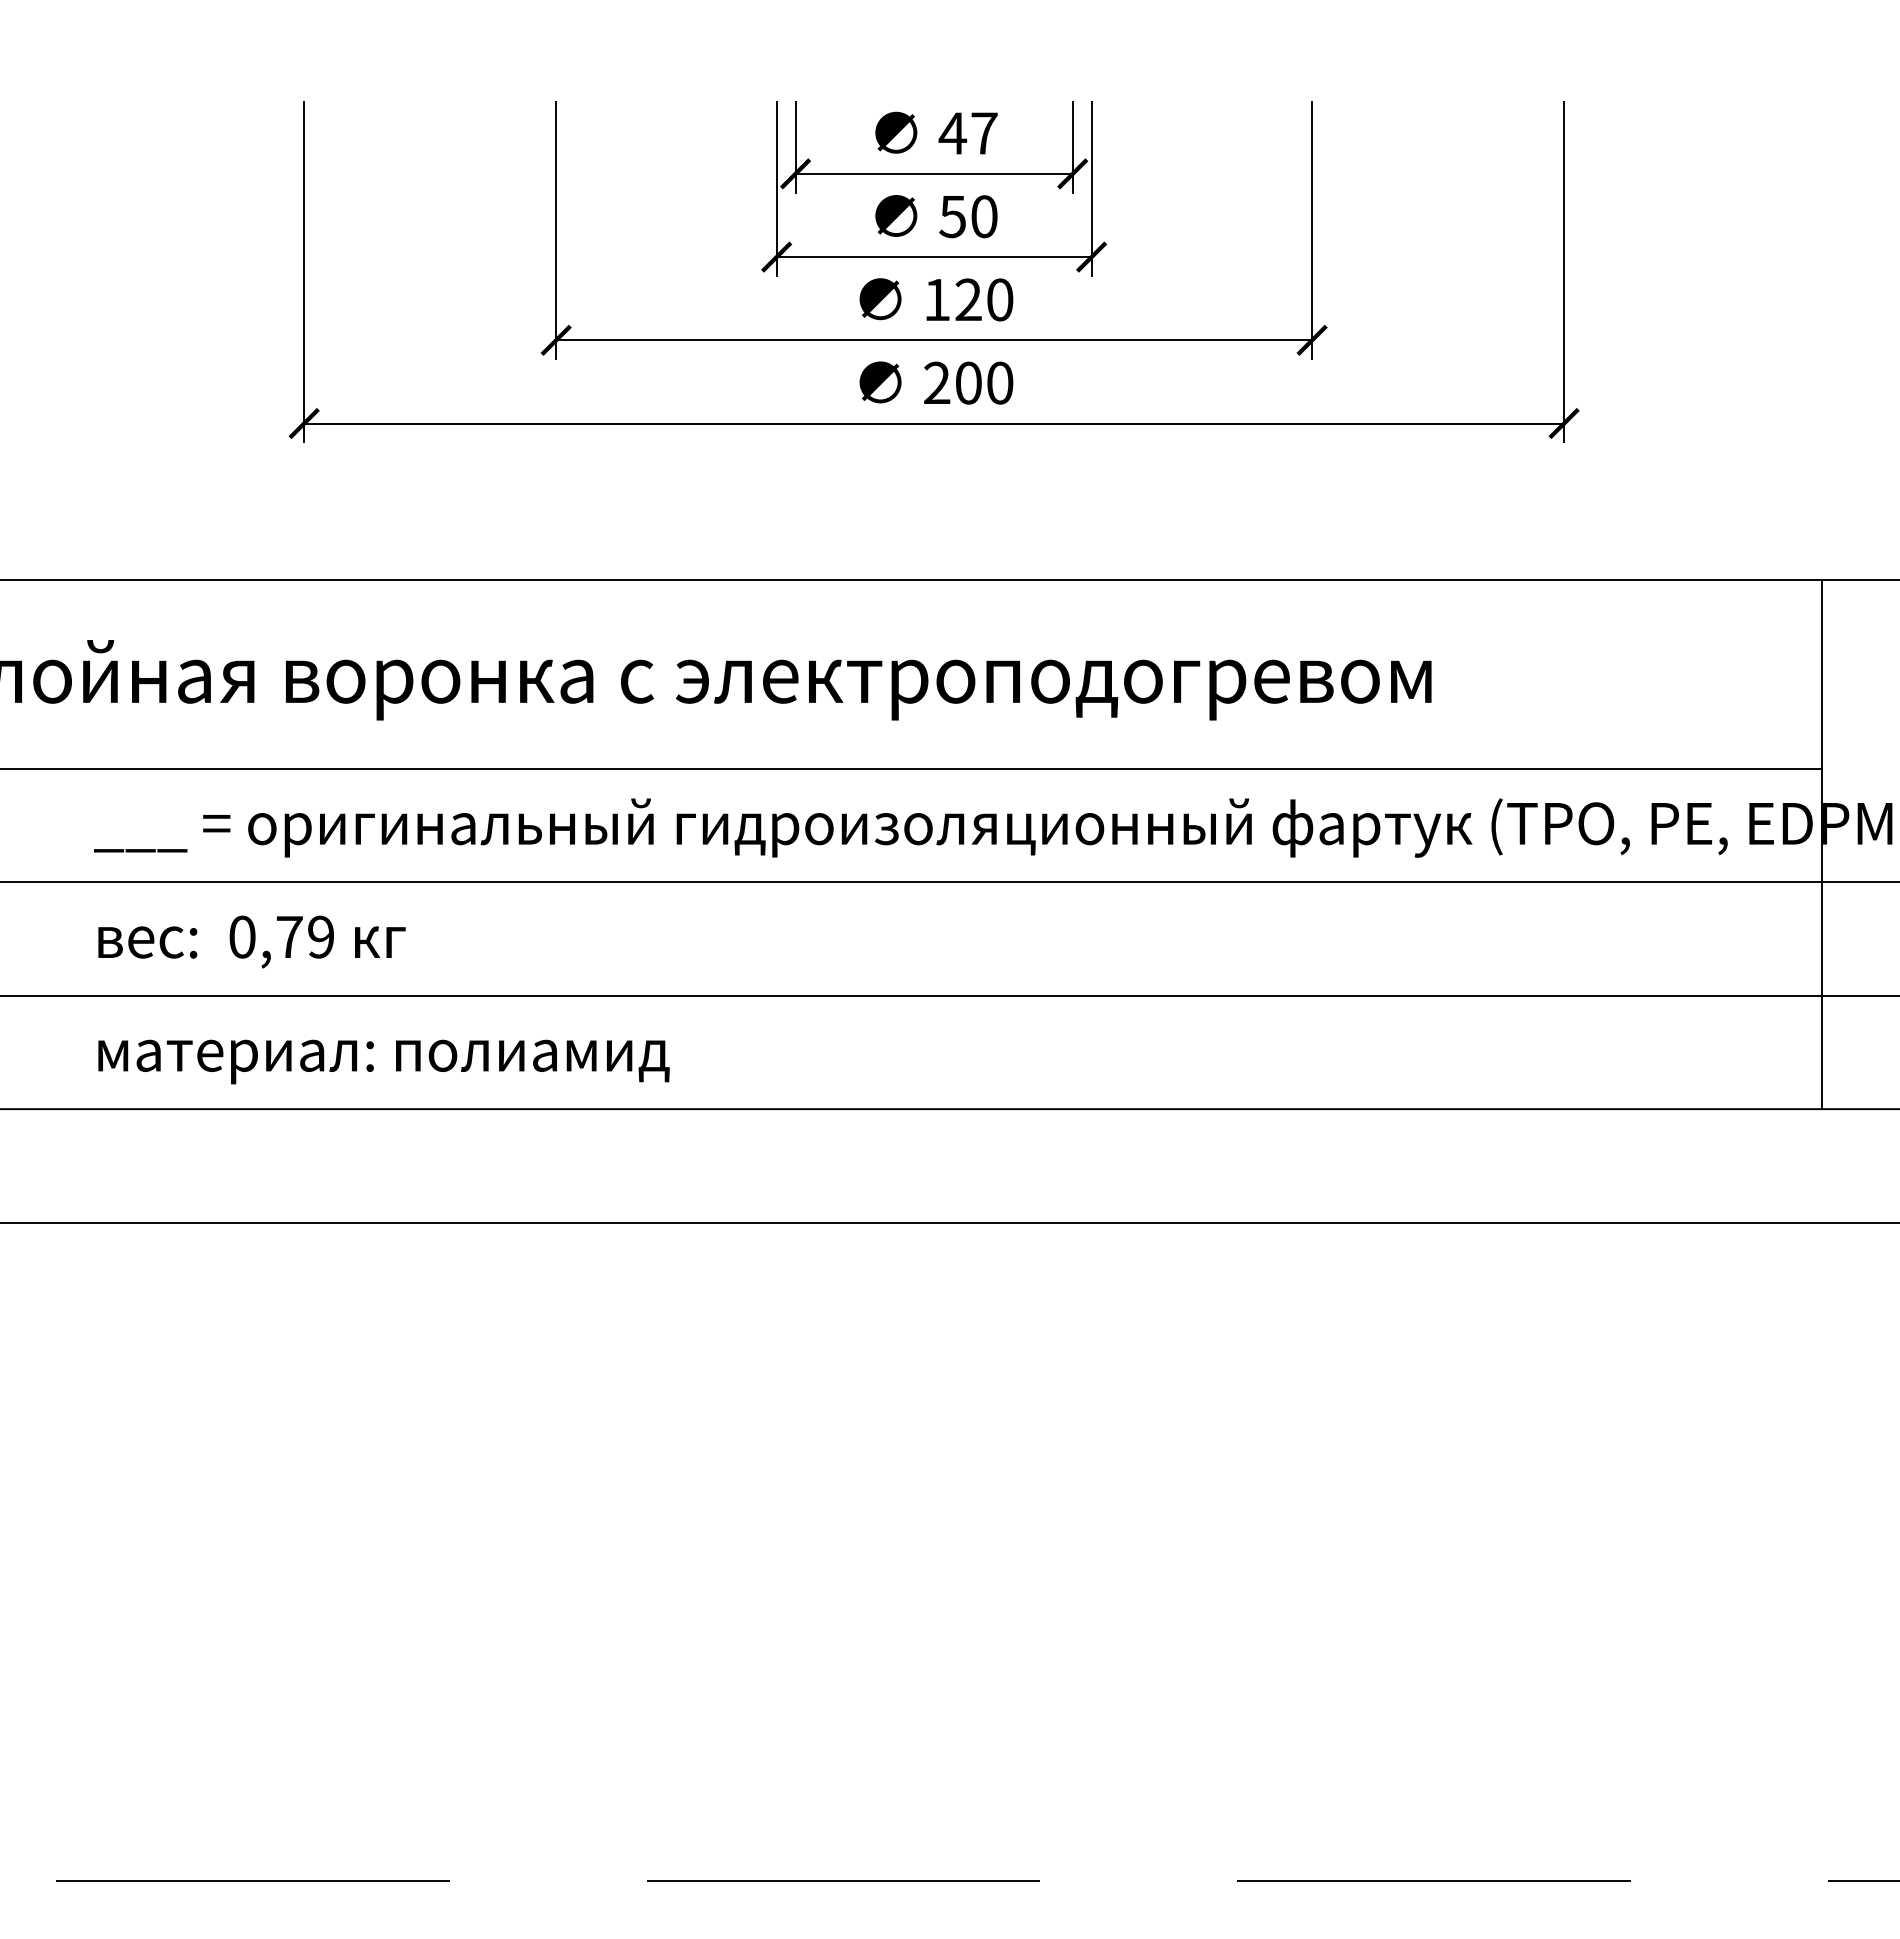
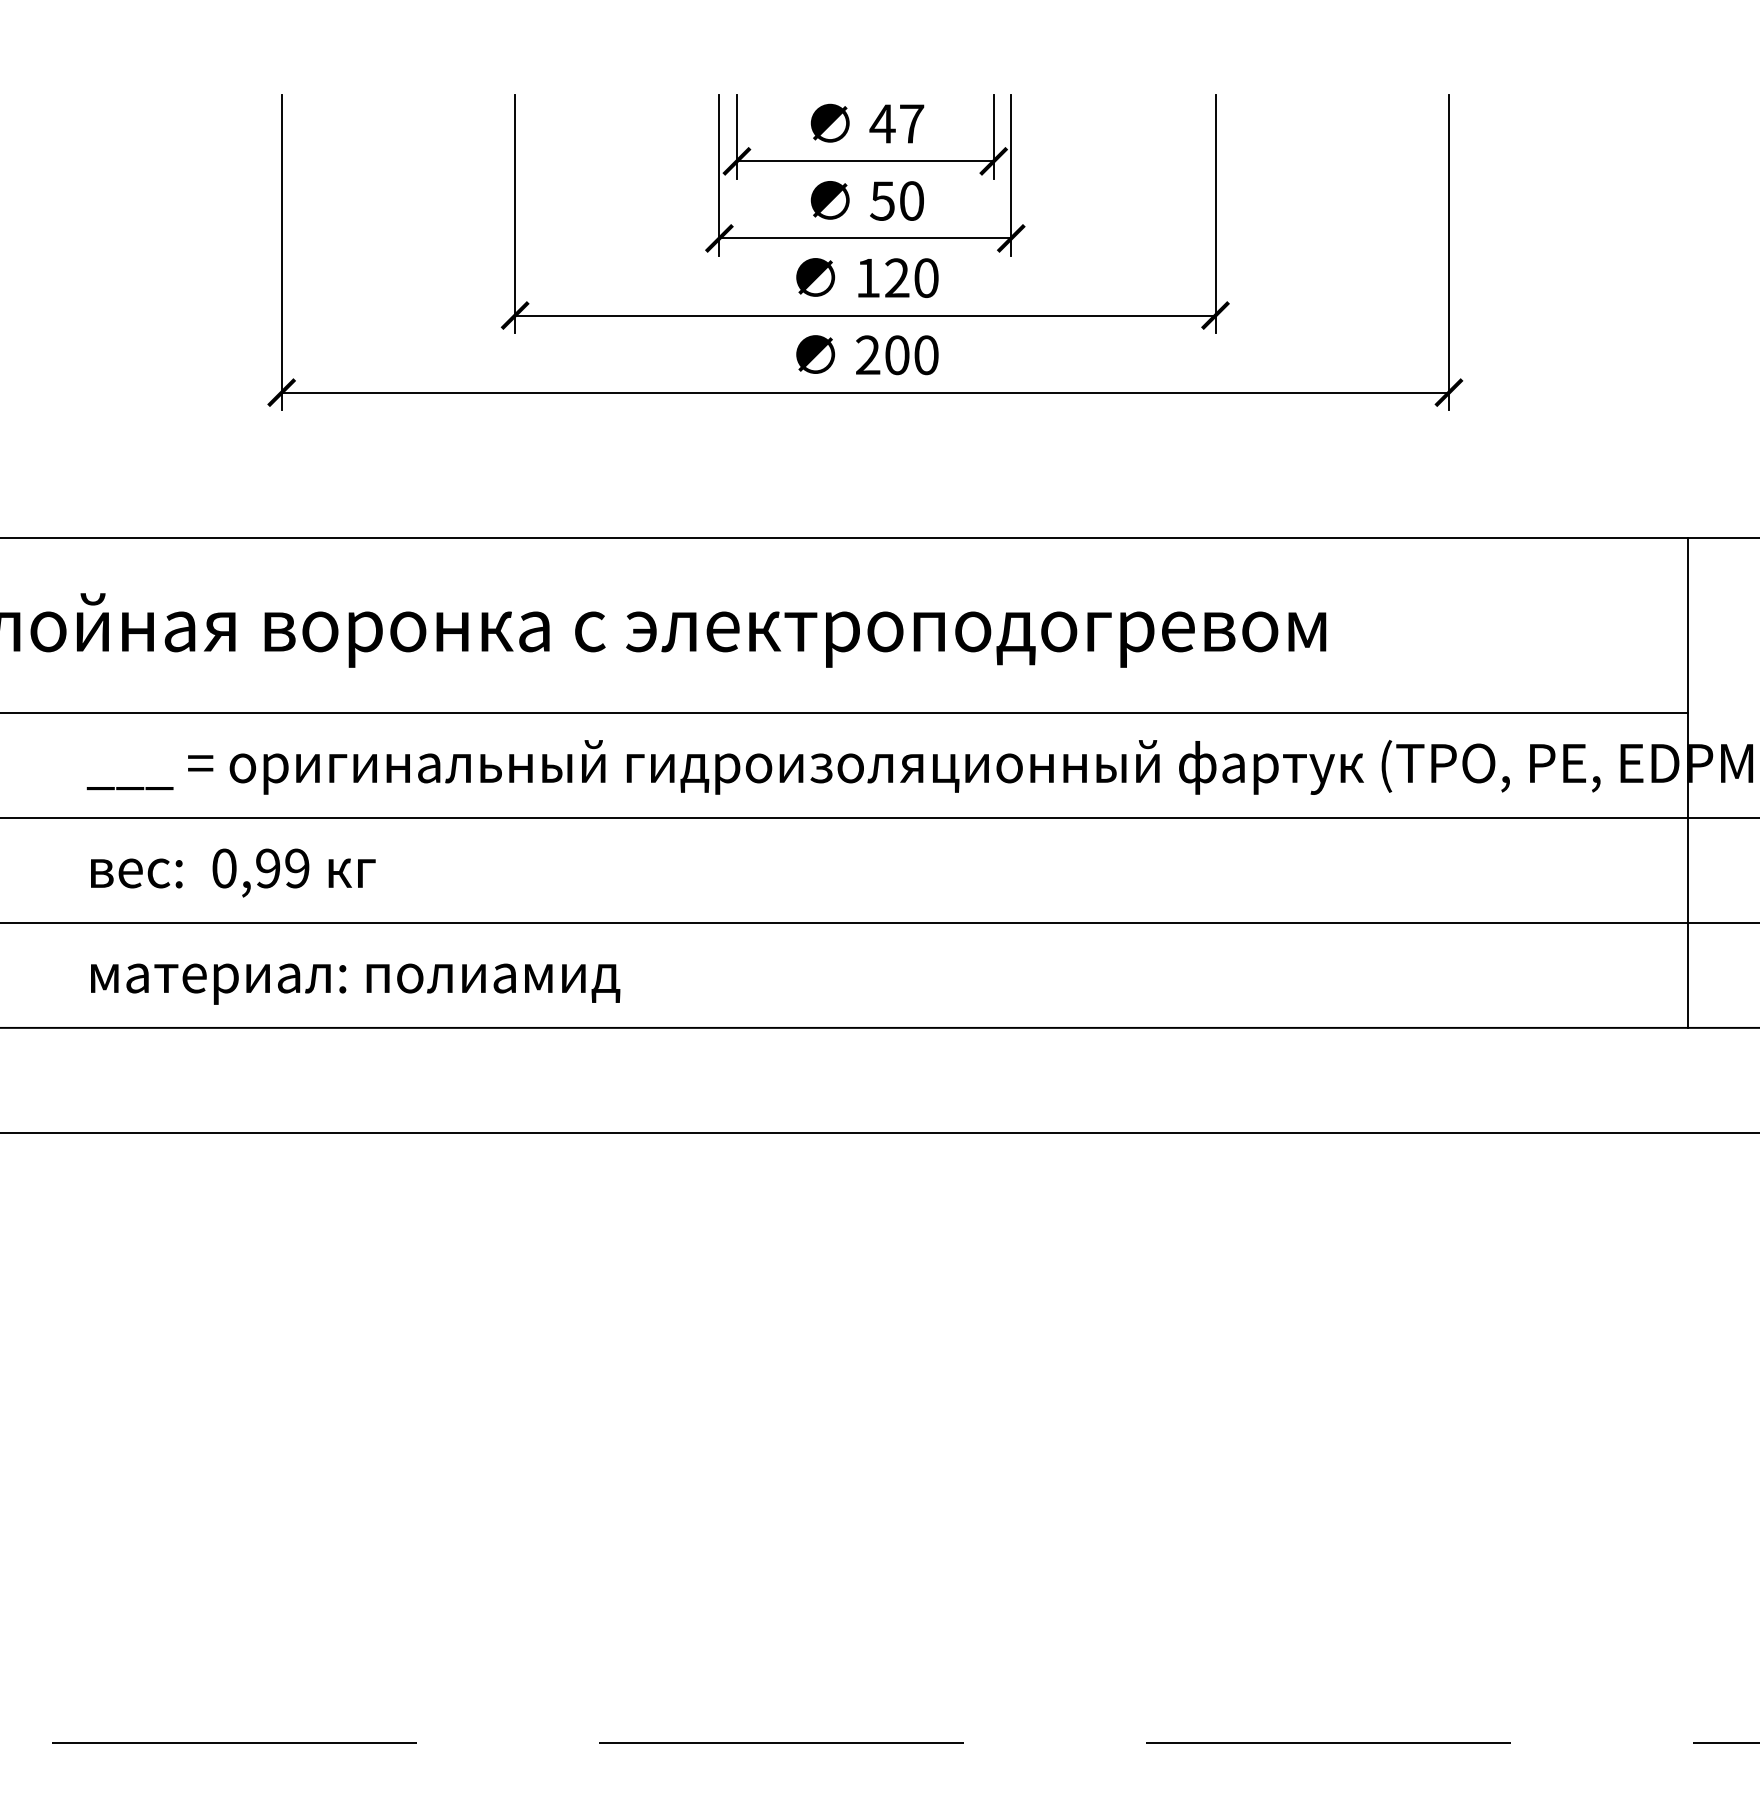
text: (289, 936) -> (268, 867), 0,79 -> 0,99

